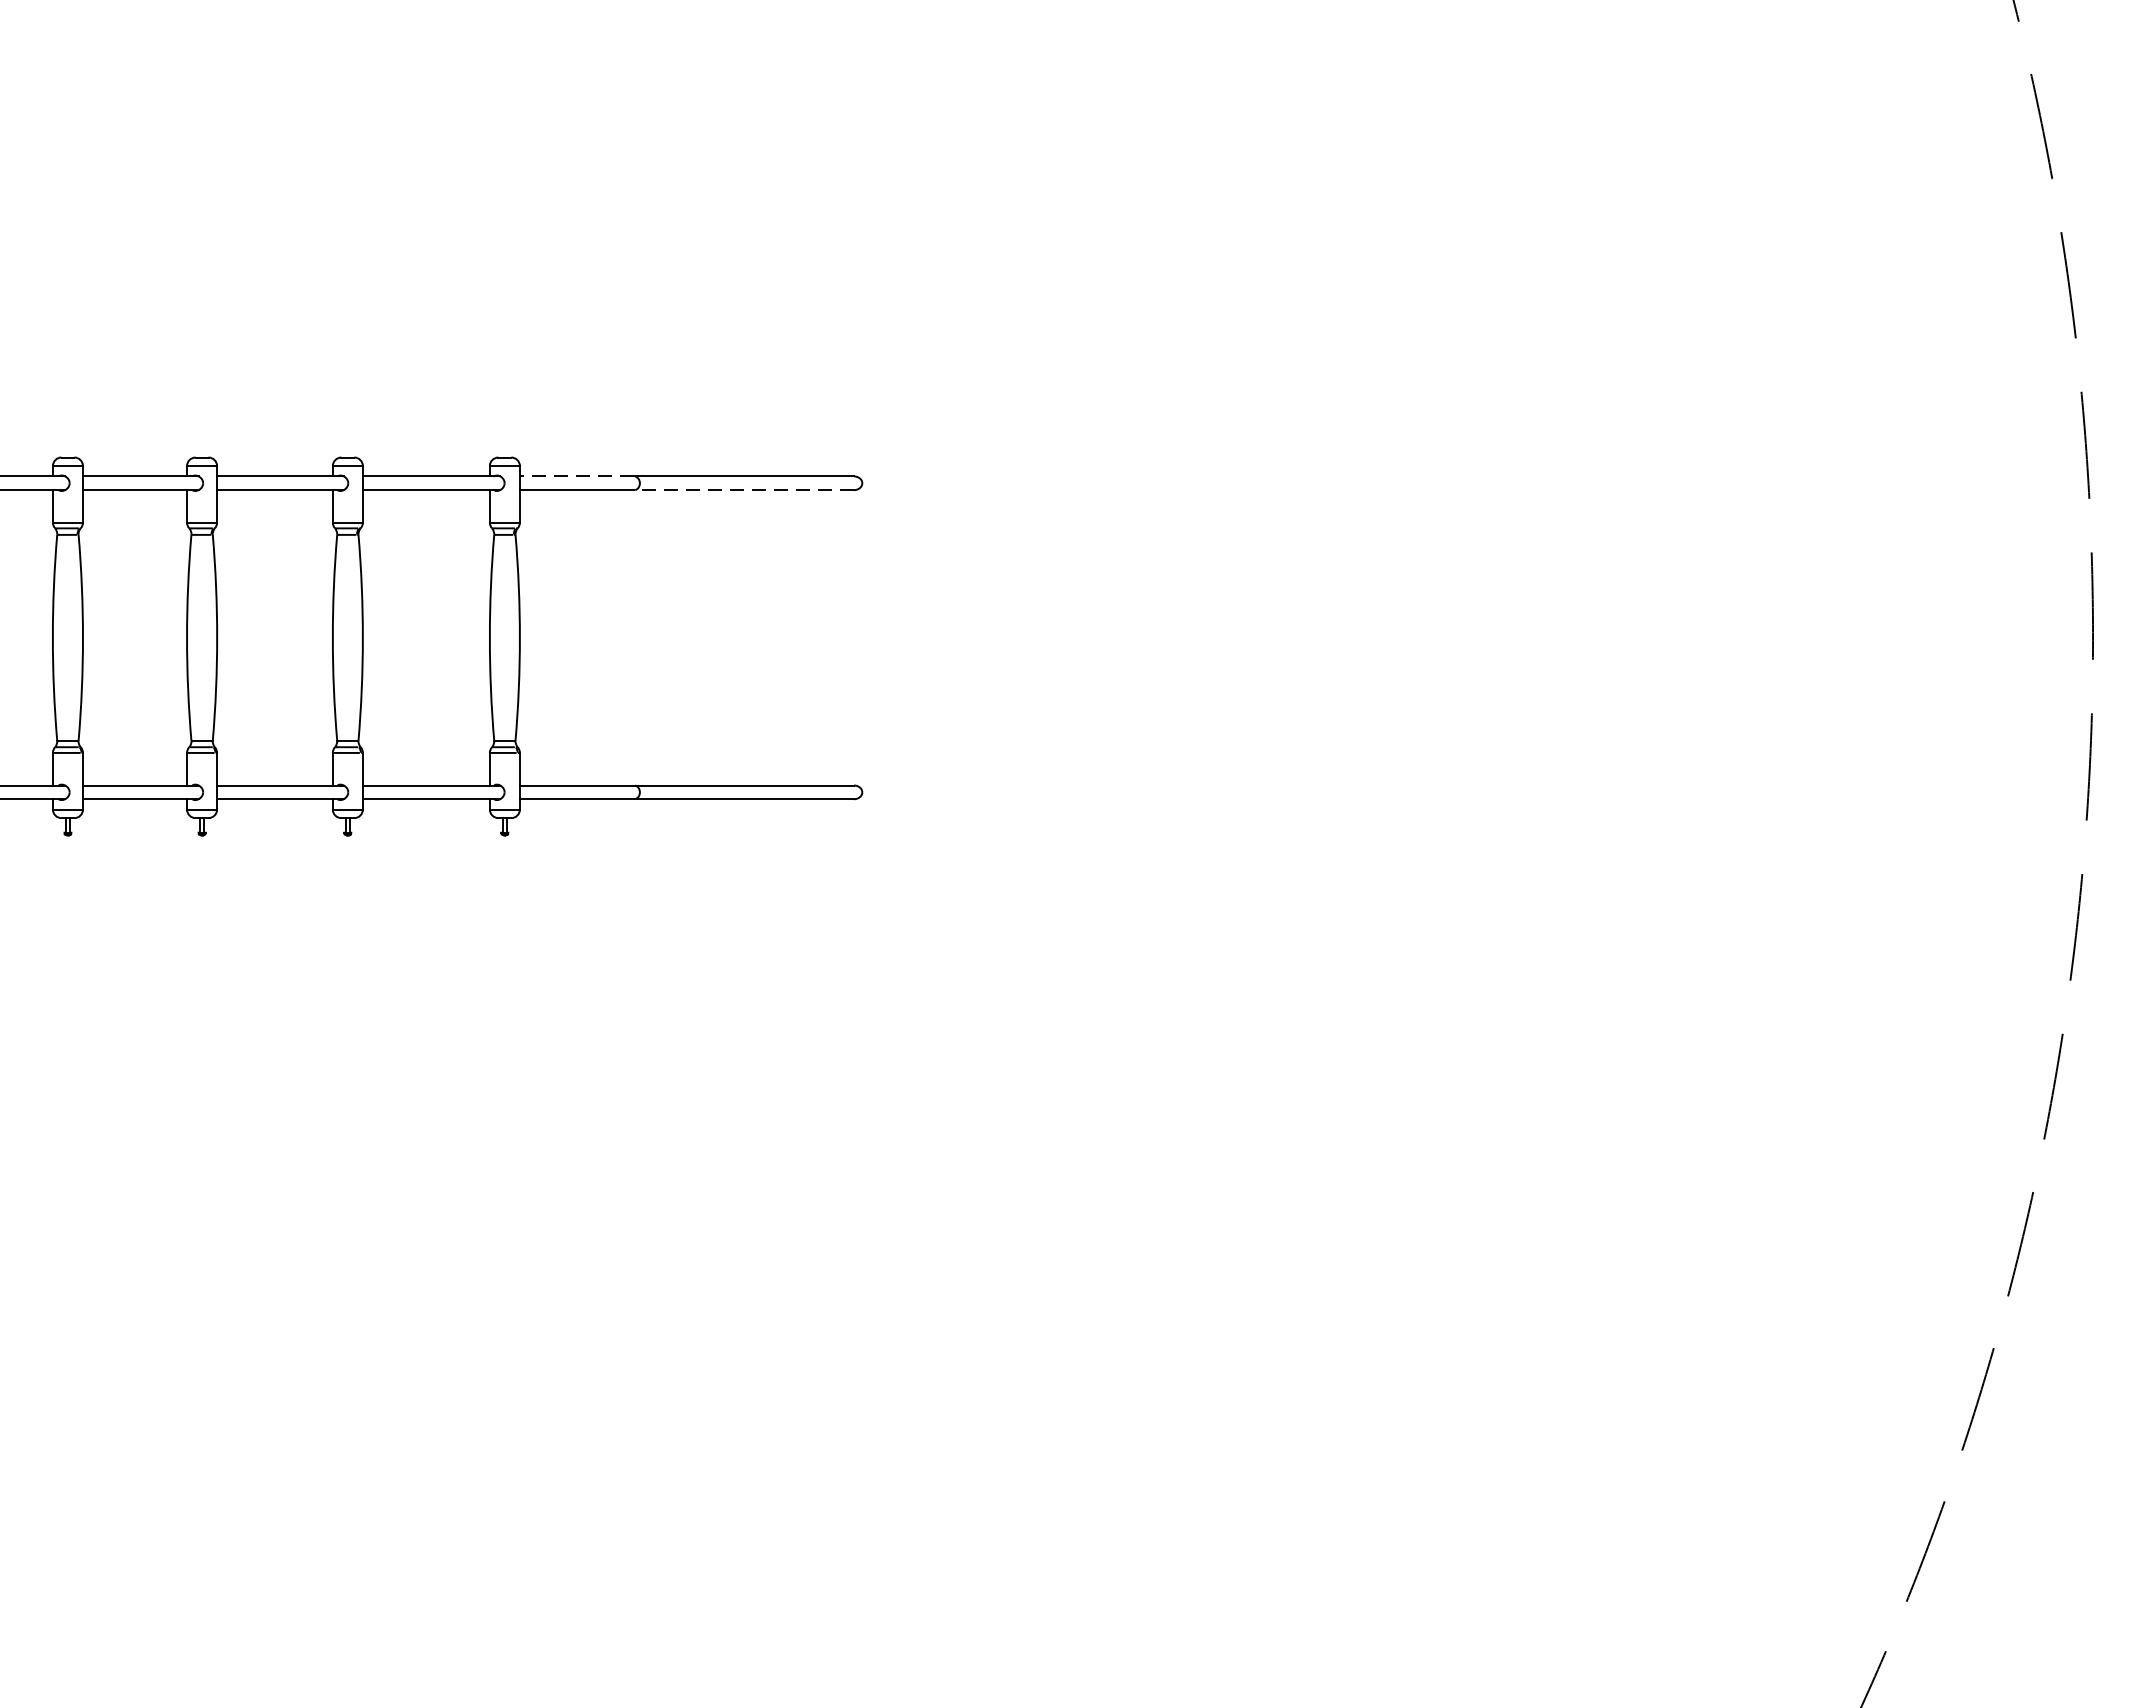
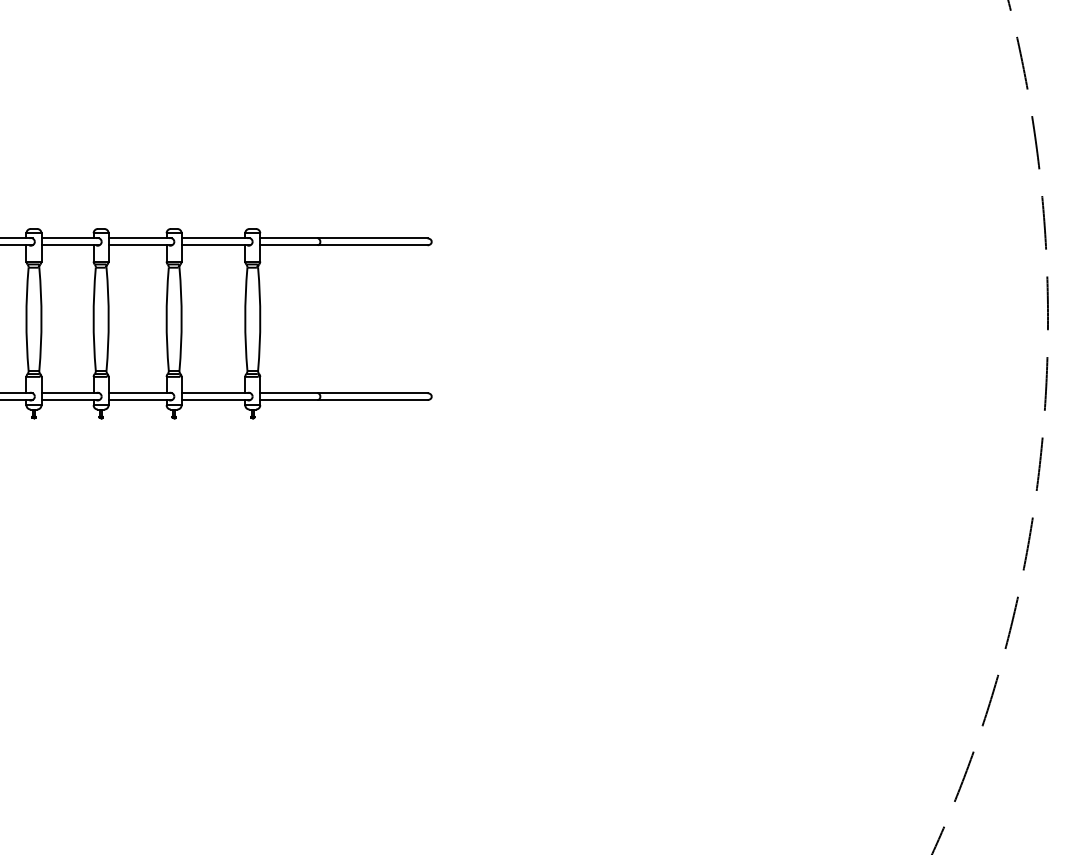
line: (576, 476) -> (288, 238), dashed -> solid
line: (743, 490) -> (372, 245), dashed -> solid

